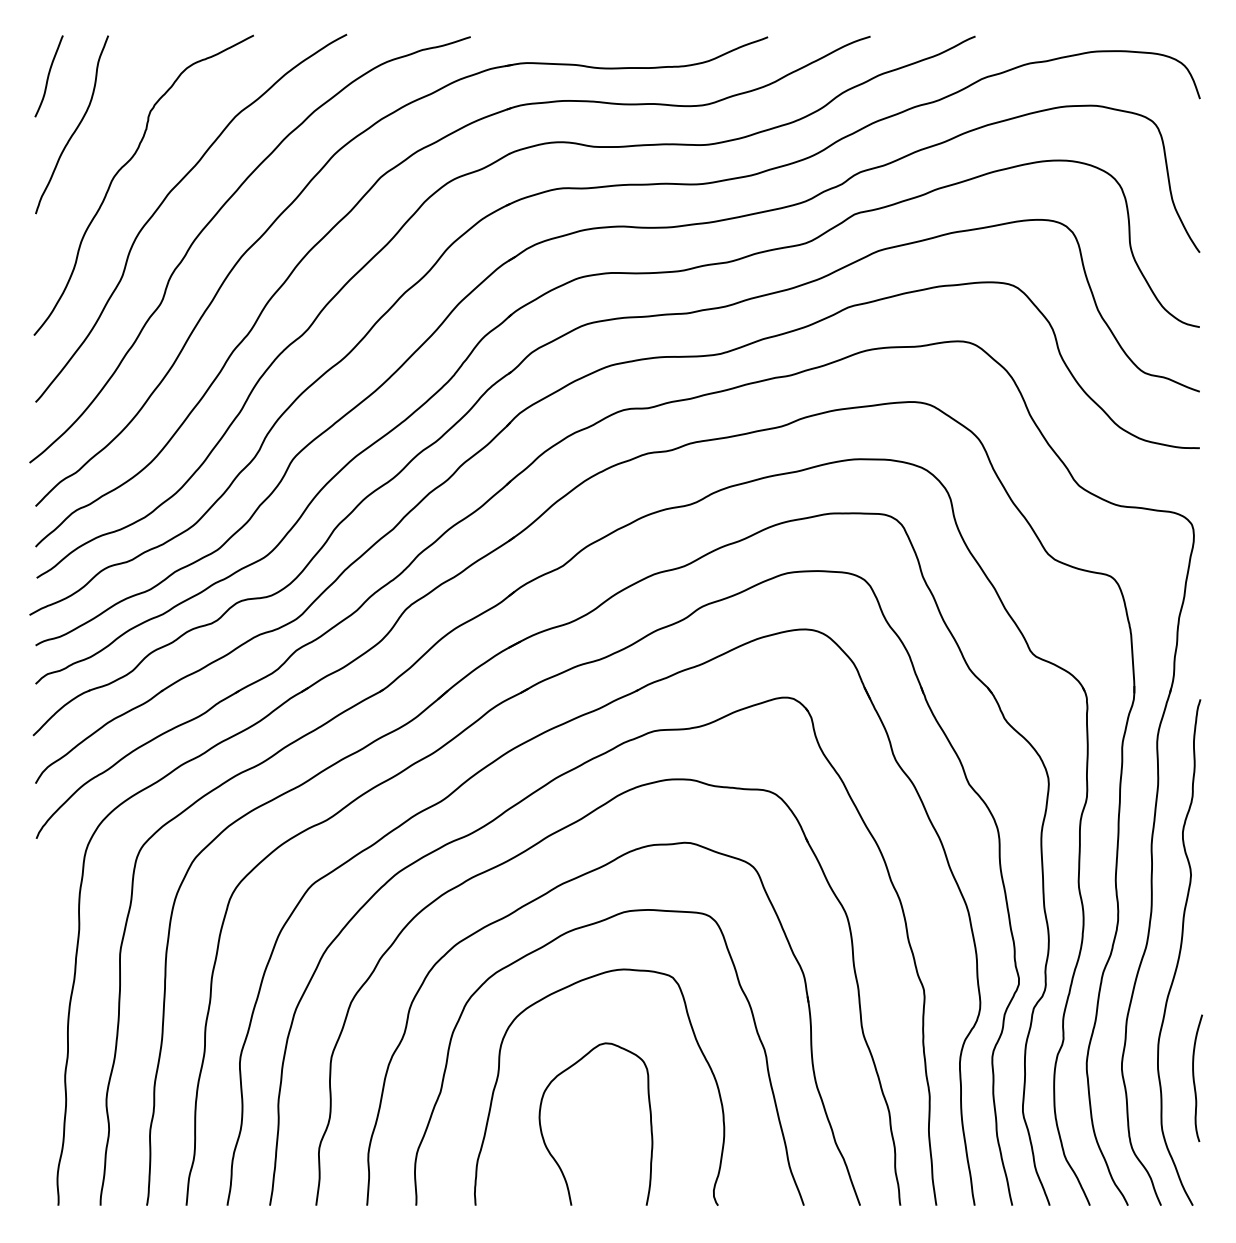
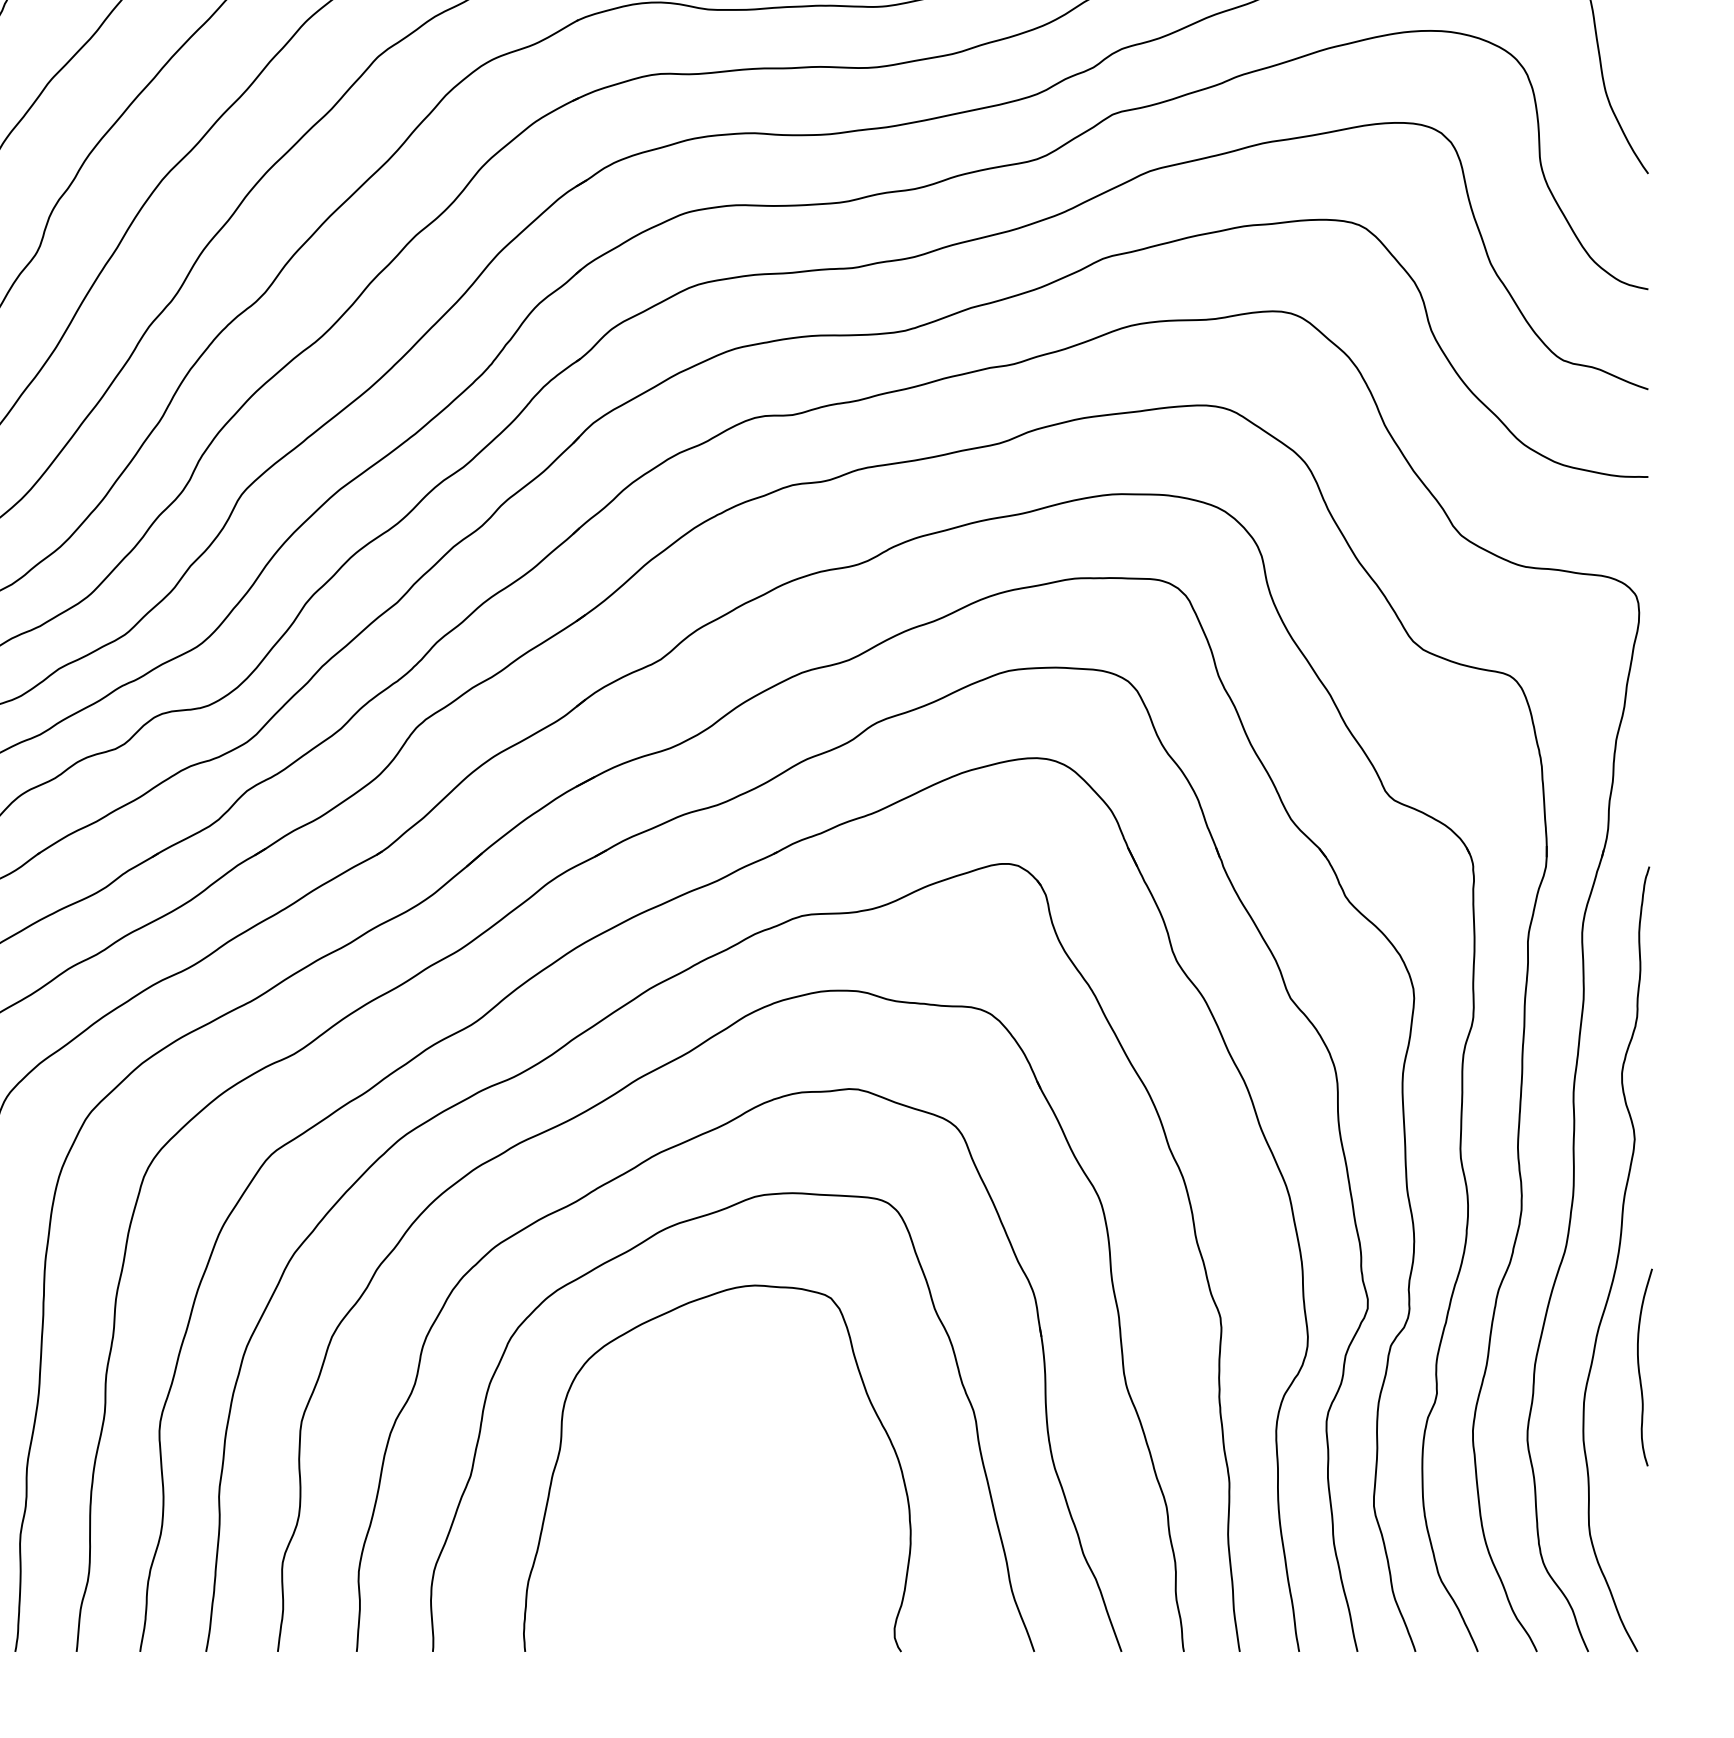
curve: (1194, 1078) -> (1640, 1367), moved
curve: (544, 1138) -> (631, 1547), removed

